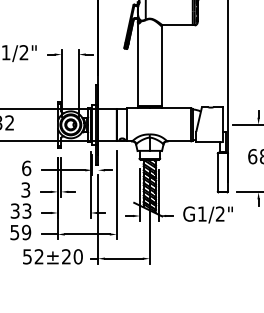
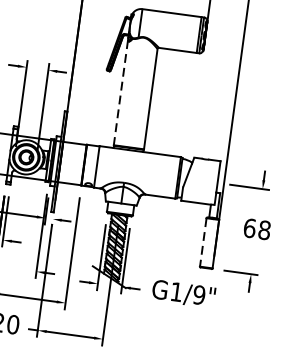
line: (137, 64) -> (120, 92), solid -> dashed
line: (217, 173) -> (202, 243), solid -> dashed
text: (219, 213) -> (198, 294), G1/2" -> G1/9"

